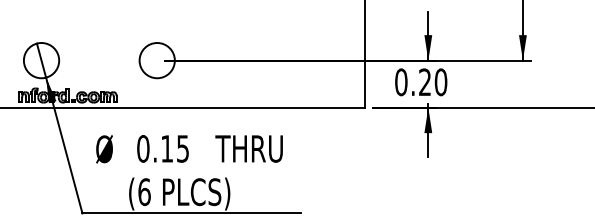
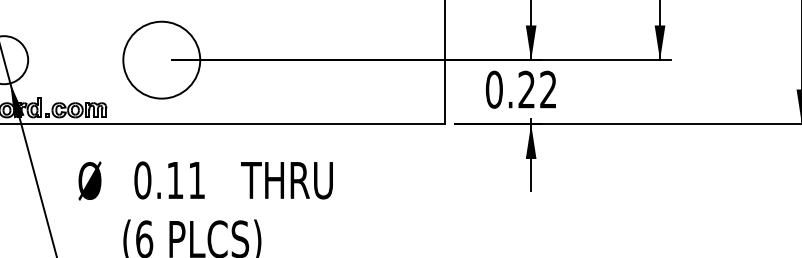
circle: (156, 60) -> (160, 60), size x1.6
text: (440, 82) -> (547, 89), 0.20 -> 0.22
text: (182, 148) -> (196, 179), 0.15 -> 0.11

